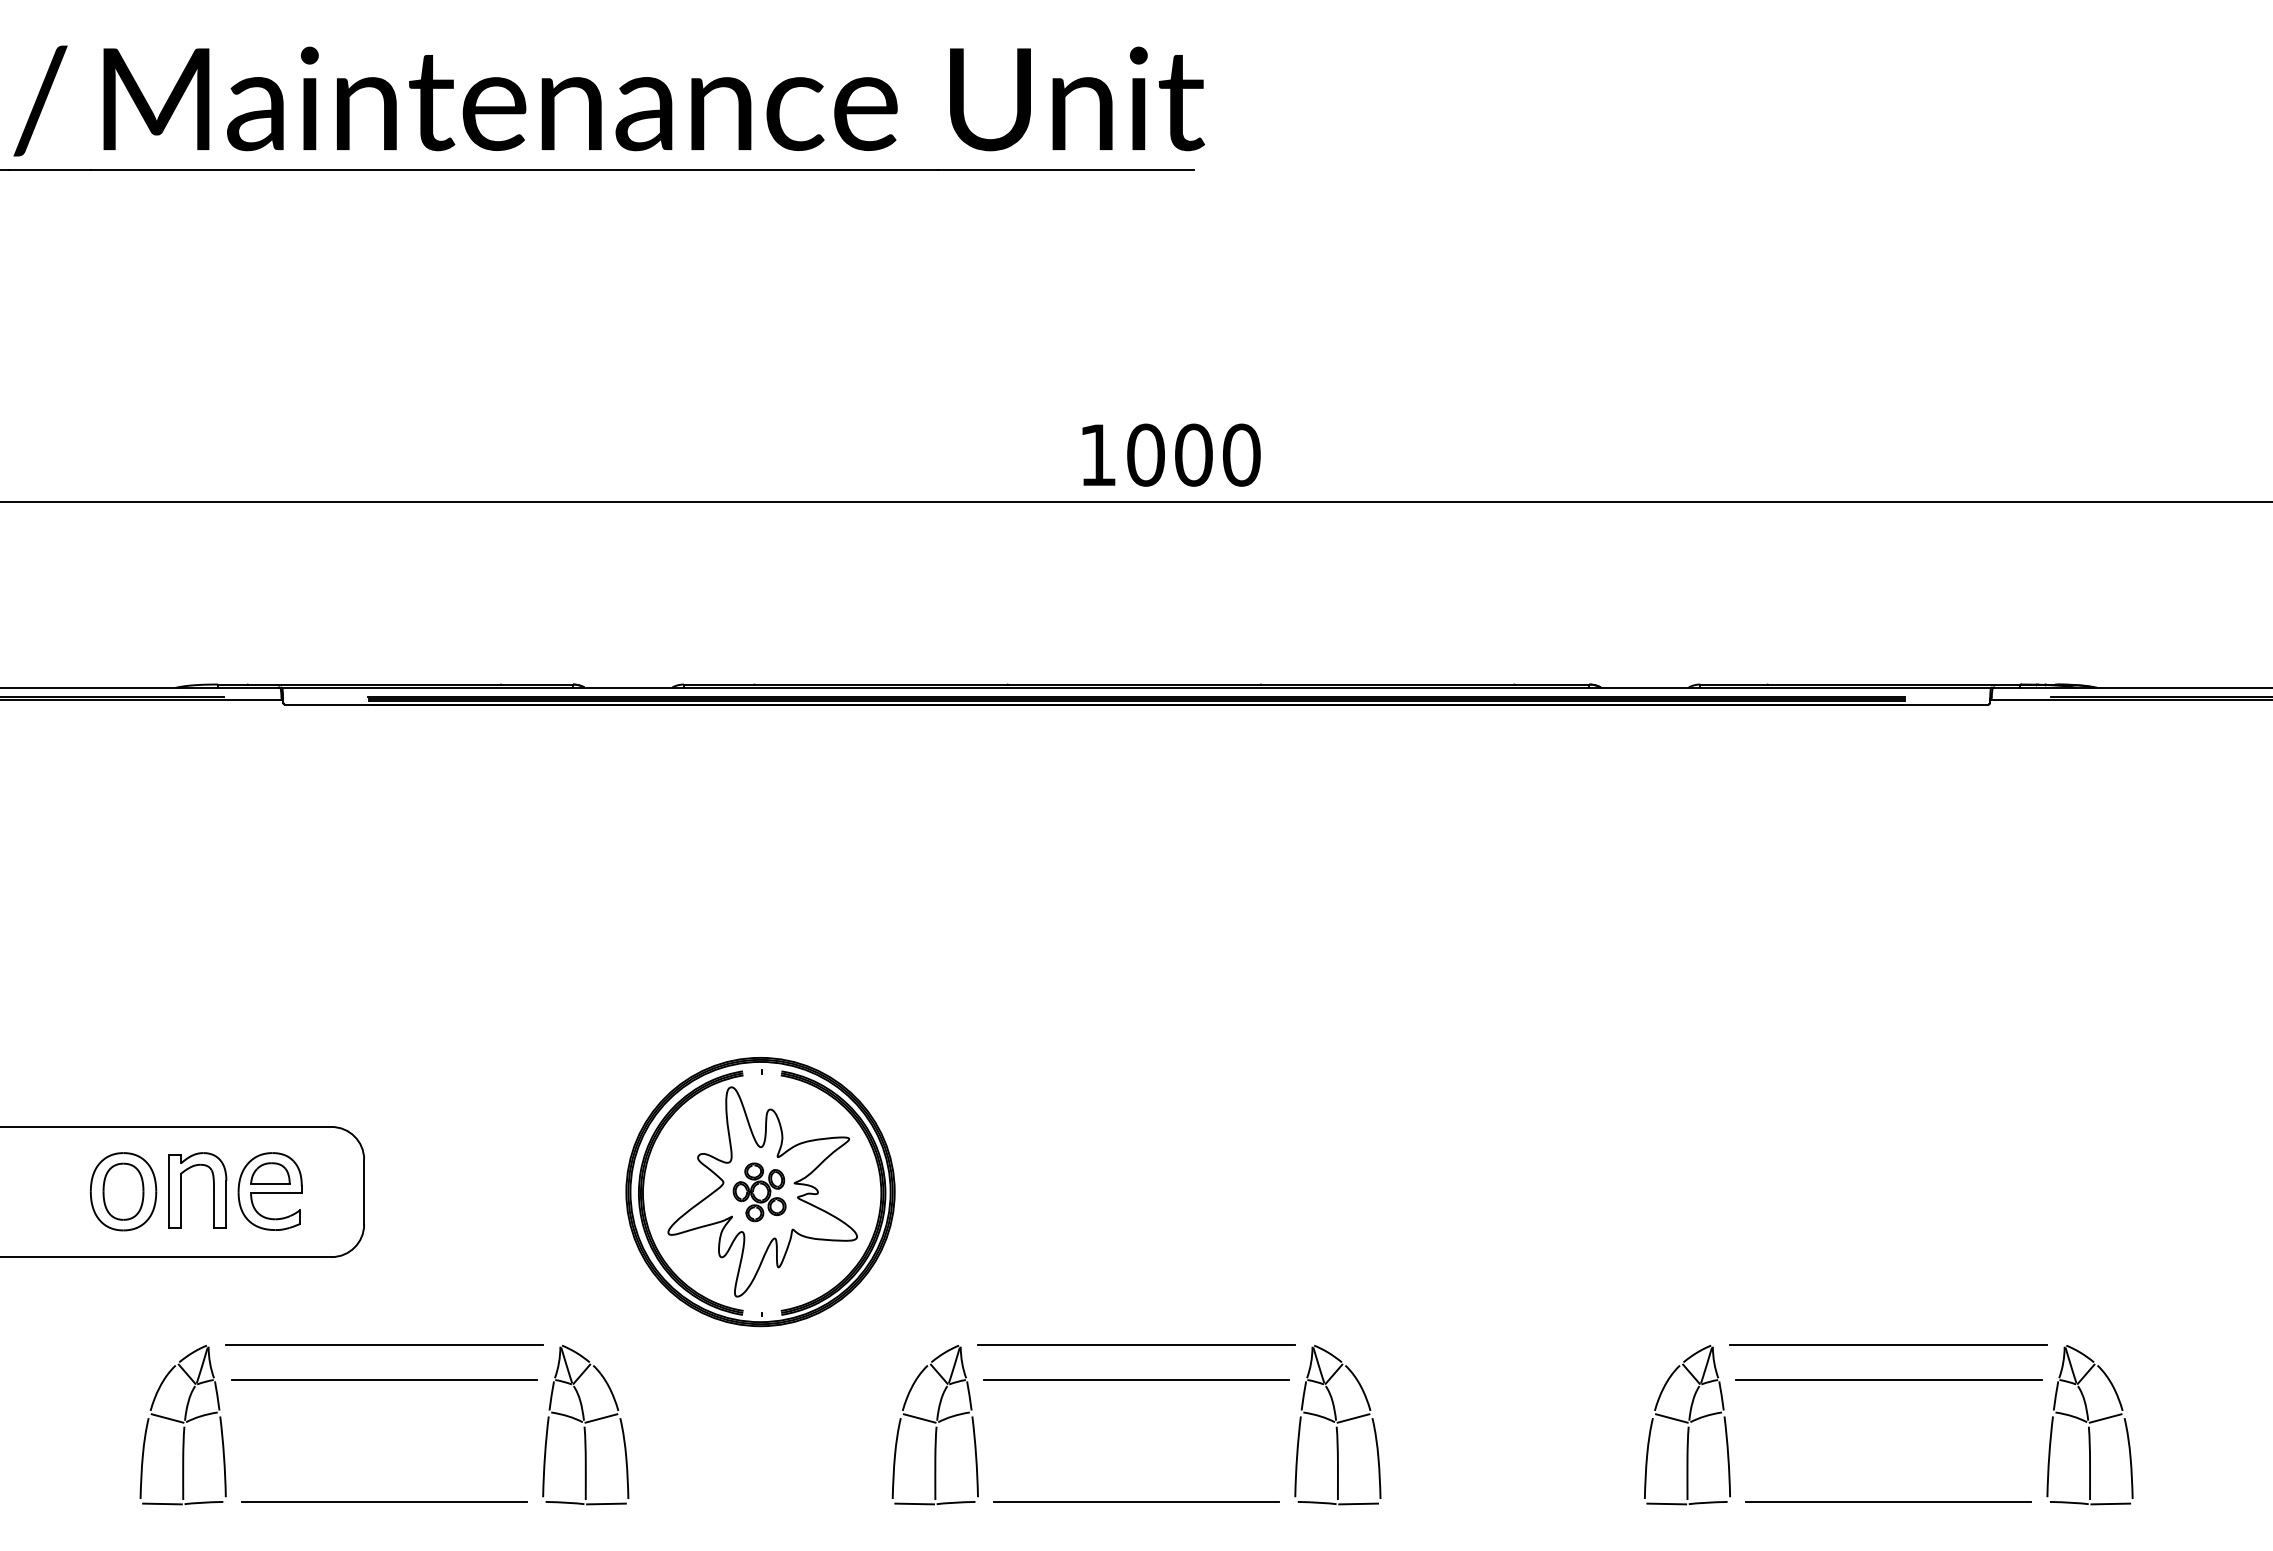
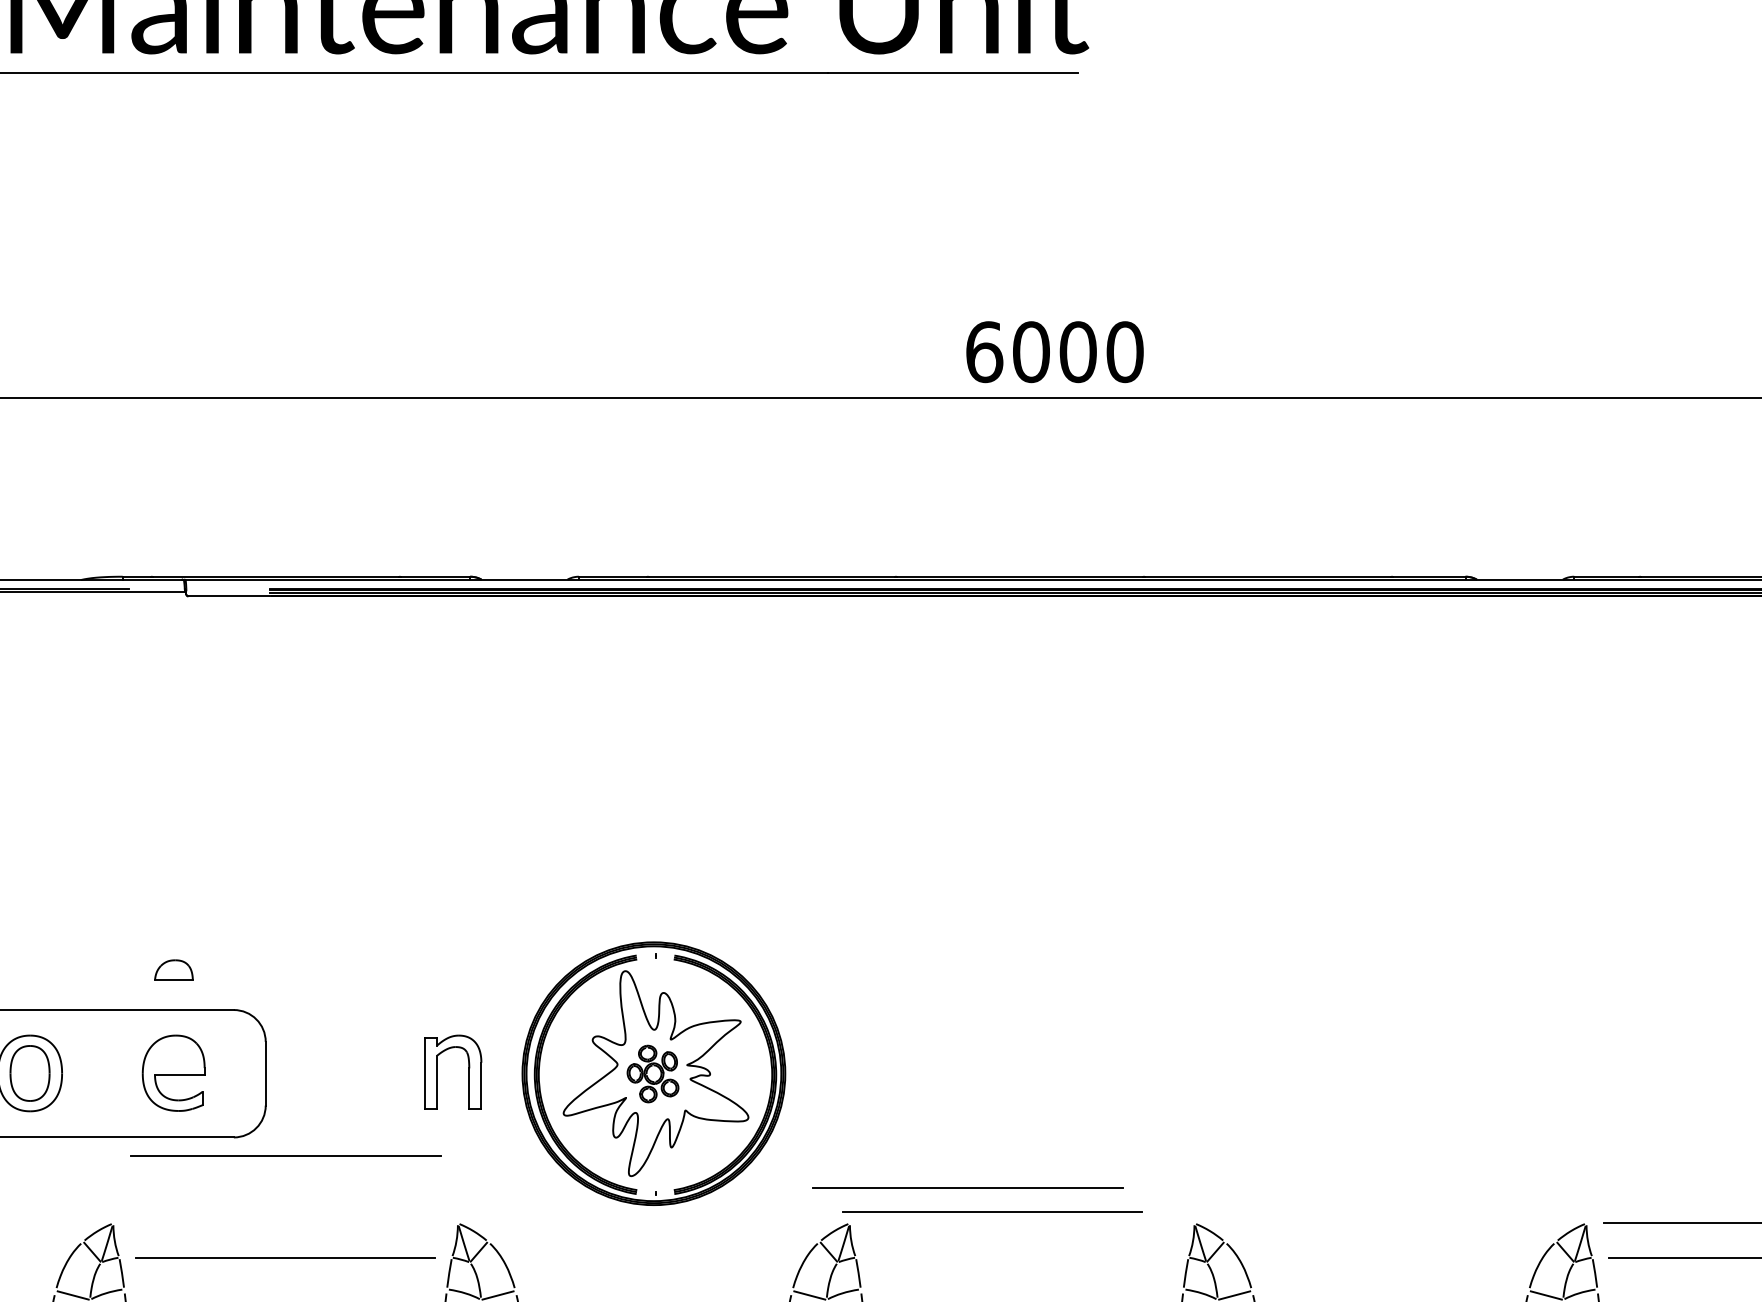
text: (1098, 454) -> (984, 351), 1000 -> 6000
part: (270, 1173) -> (174, 970), moved
part: (181, 1190) -> (437, 1072), moved
line: (384, 1344) -> (285, 1155), moved
line: (1136, 1344) -> (968, 1187), moved
line: (1136, 1379) -> (992, 1211), moved

